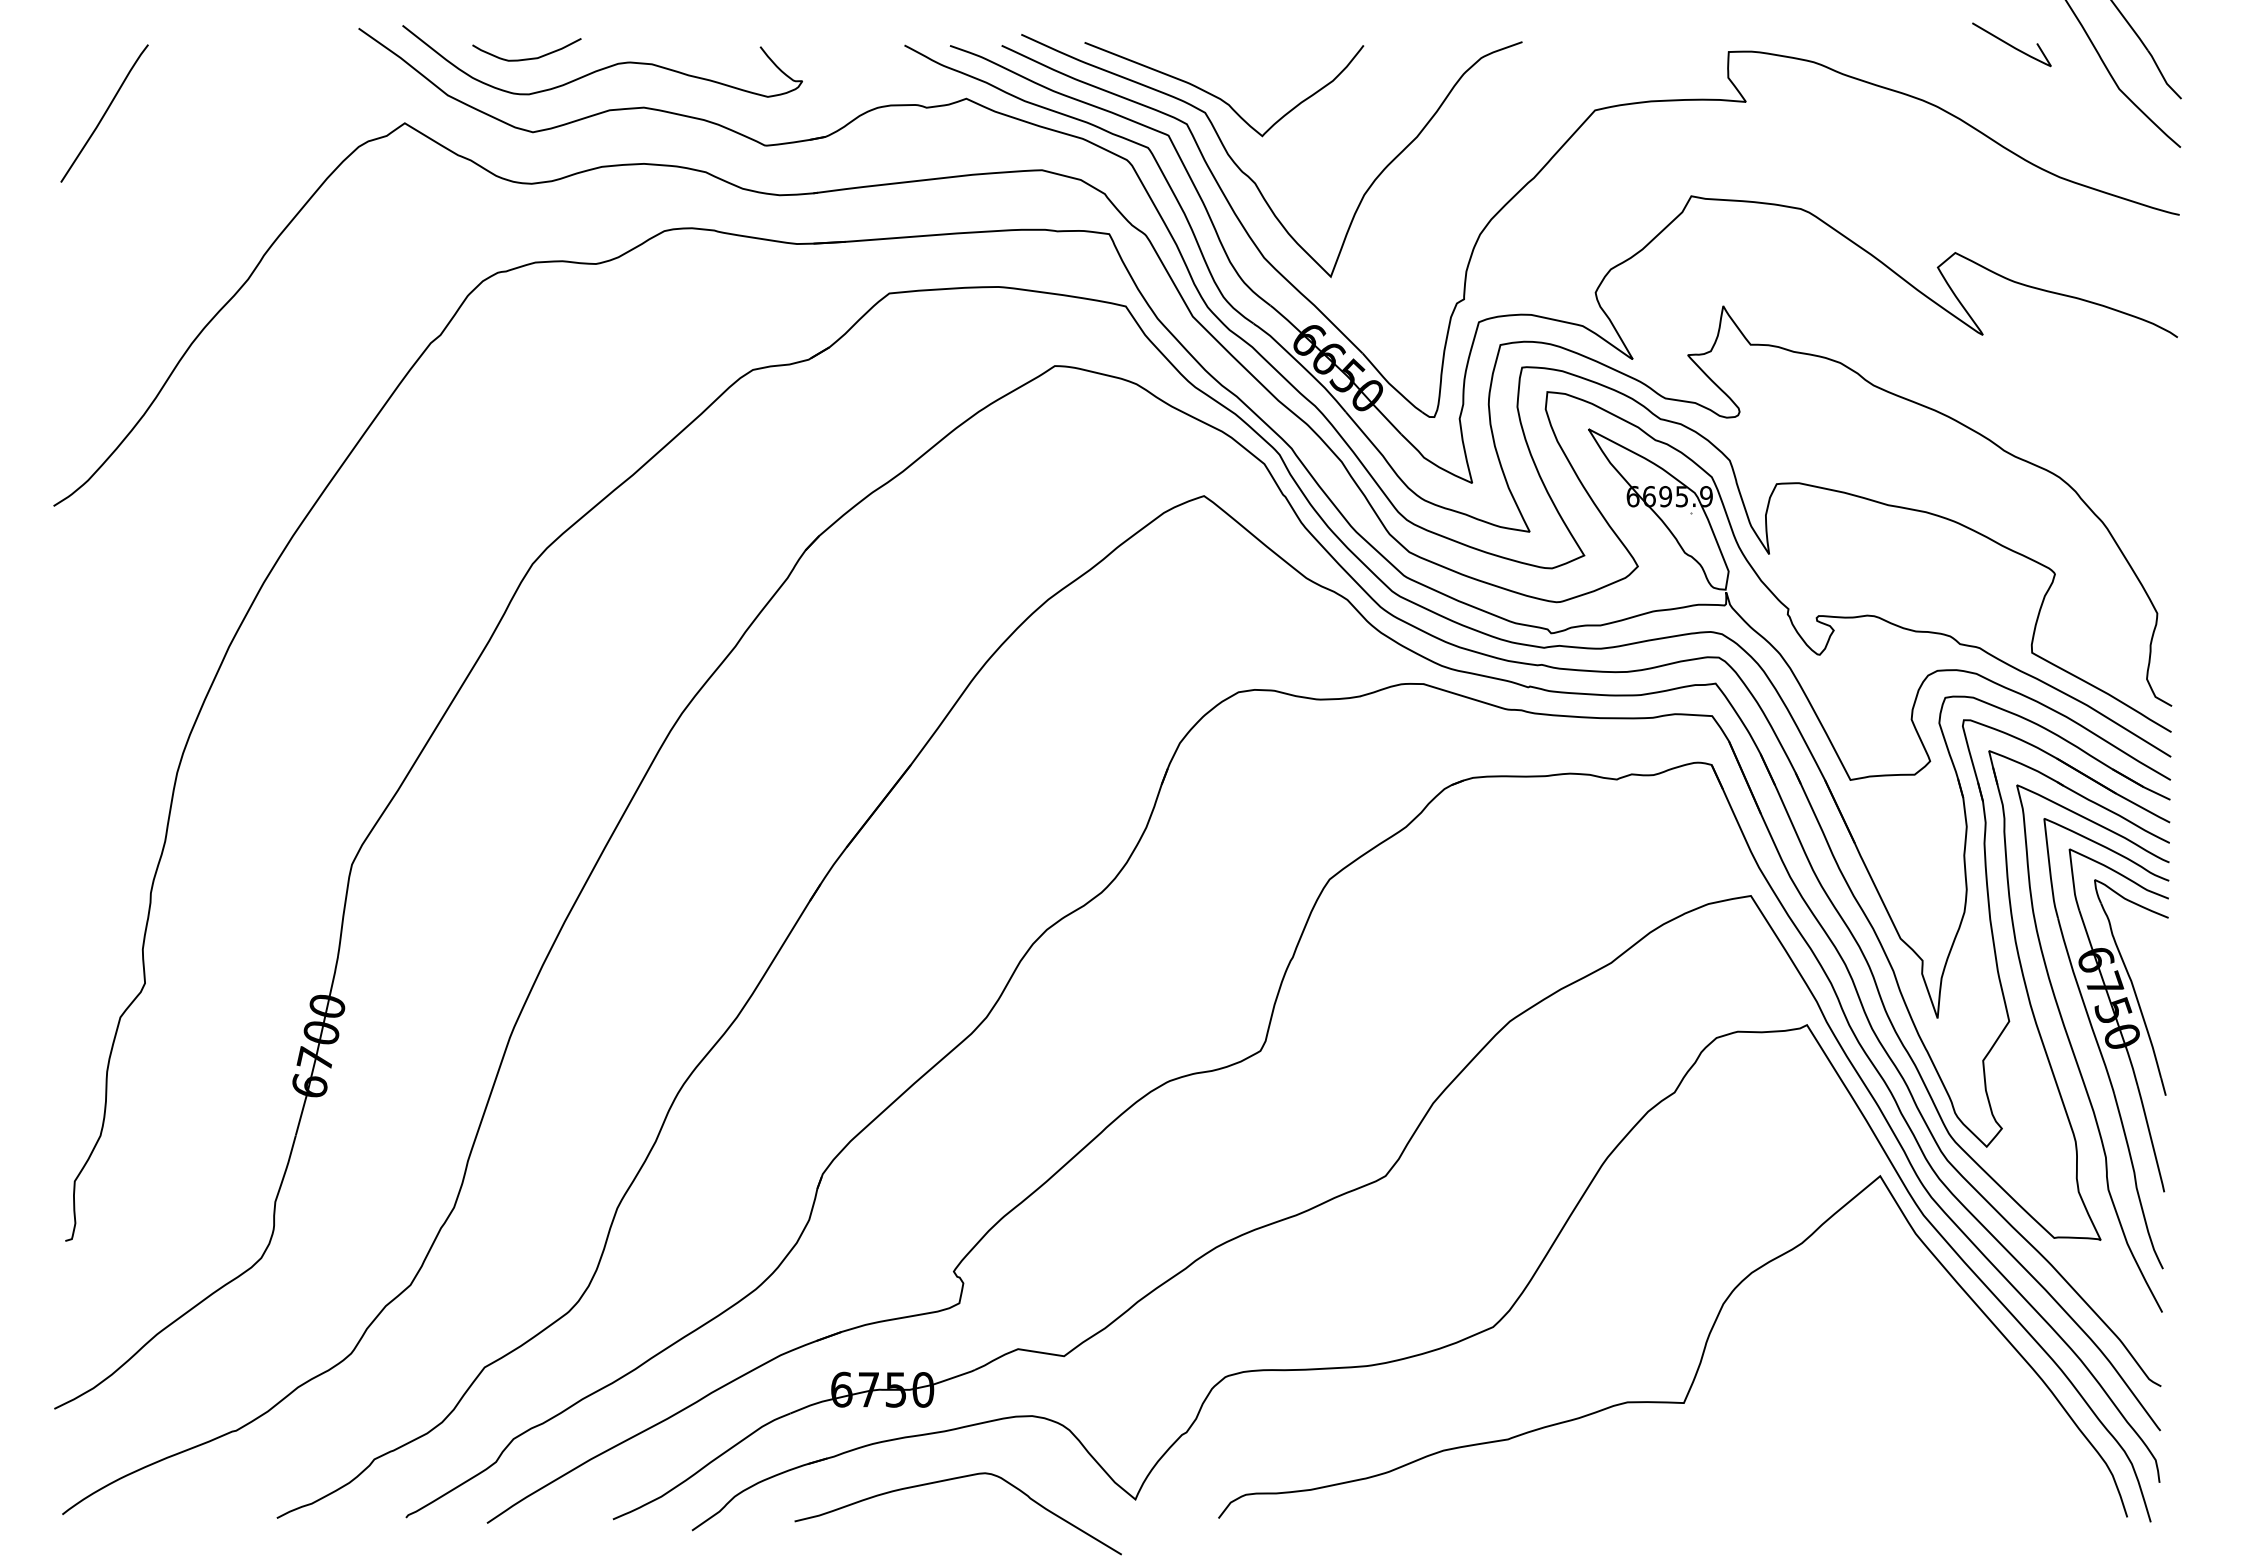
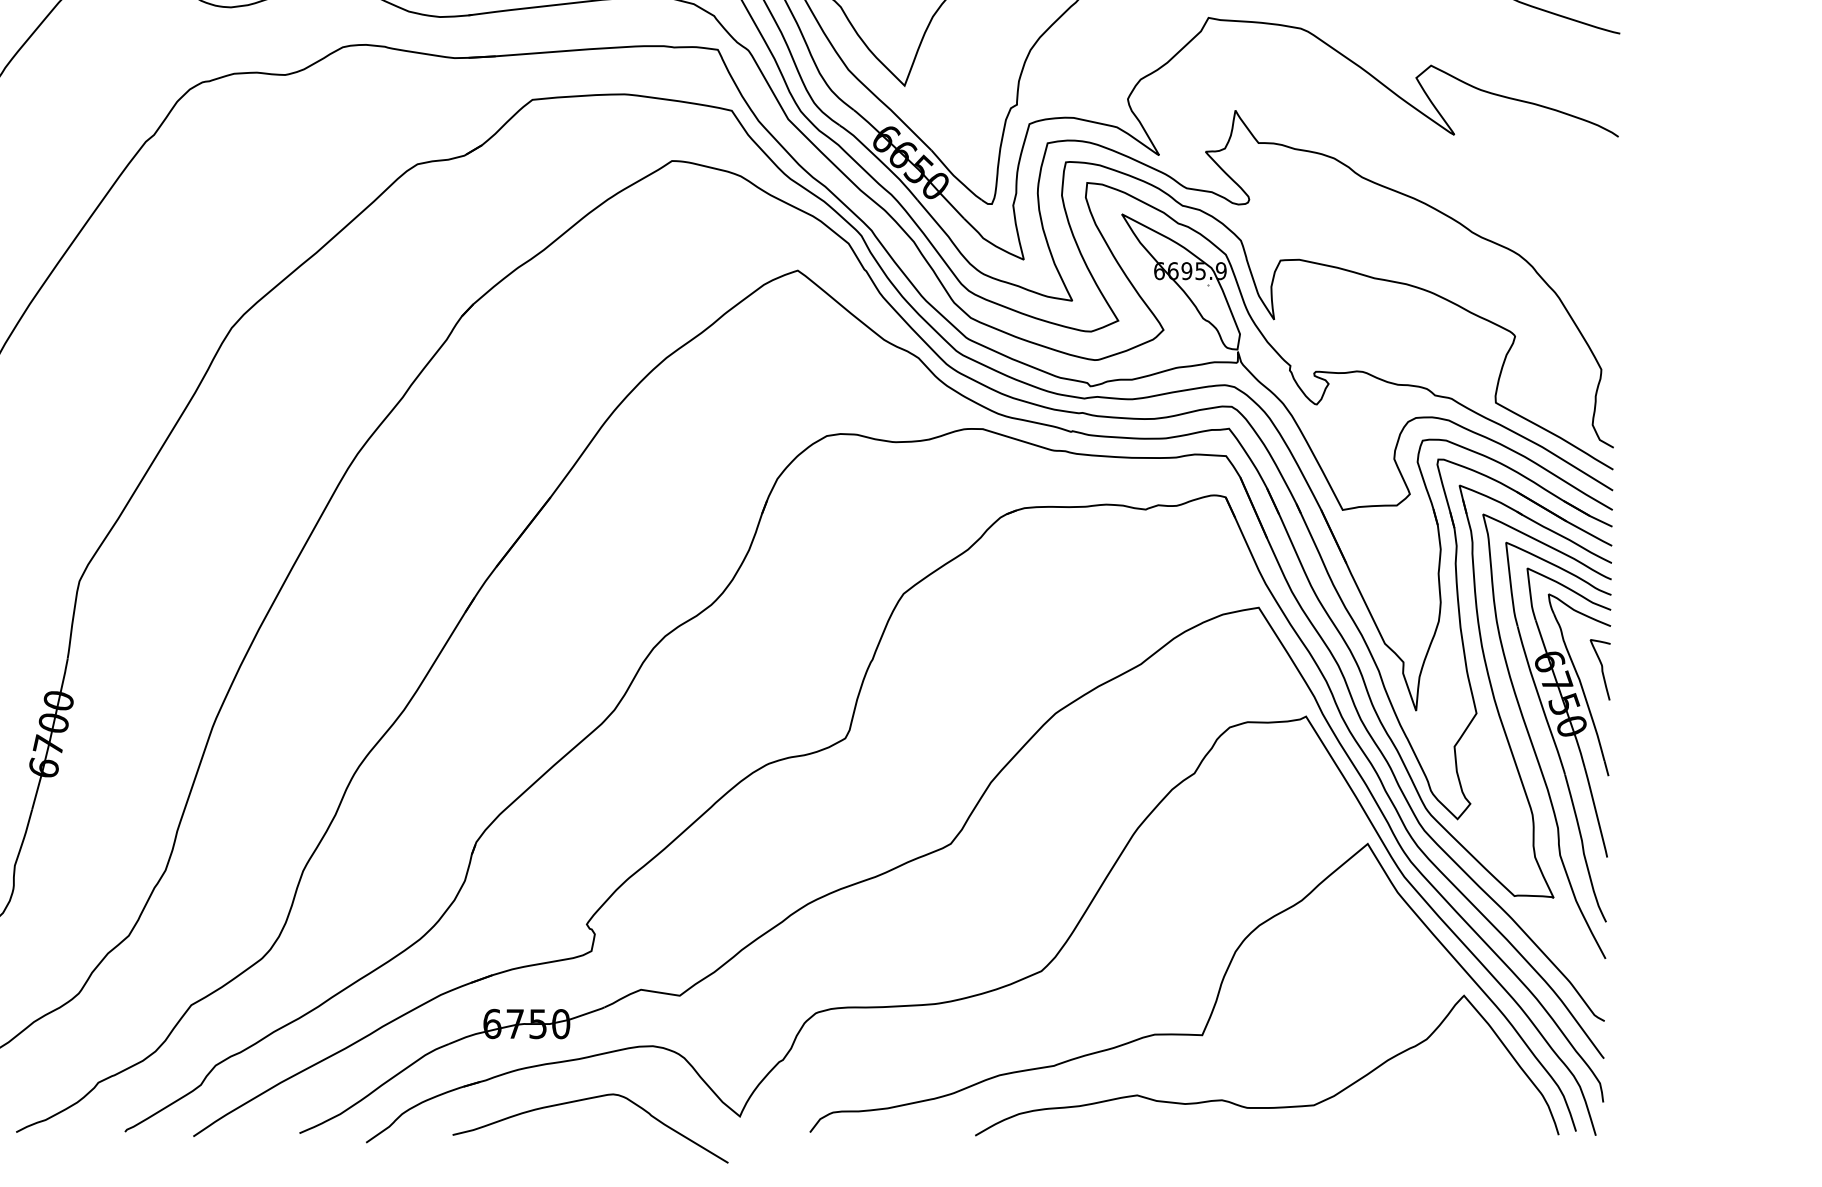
curve: (2157, 969) -> (1601, 669), added
curve: (1760, 1488) -> (1266, 1107), added

